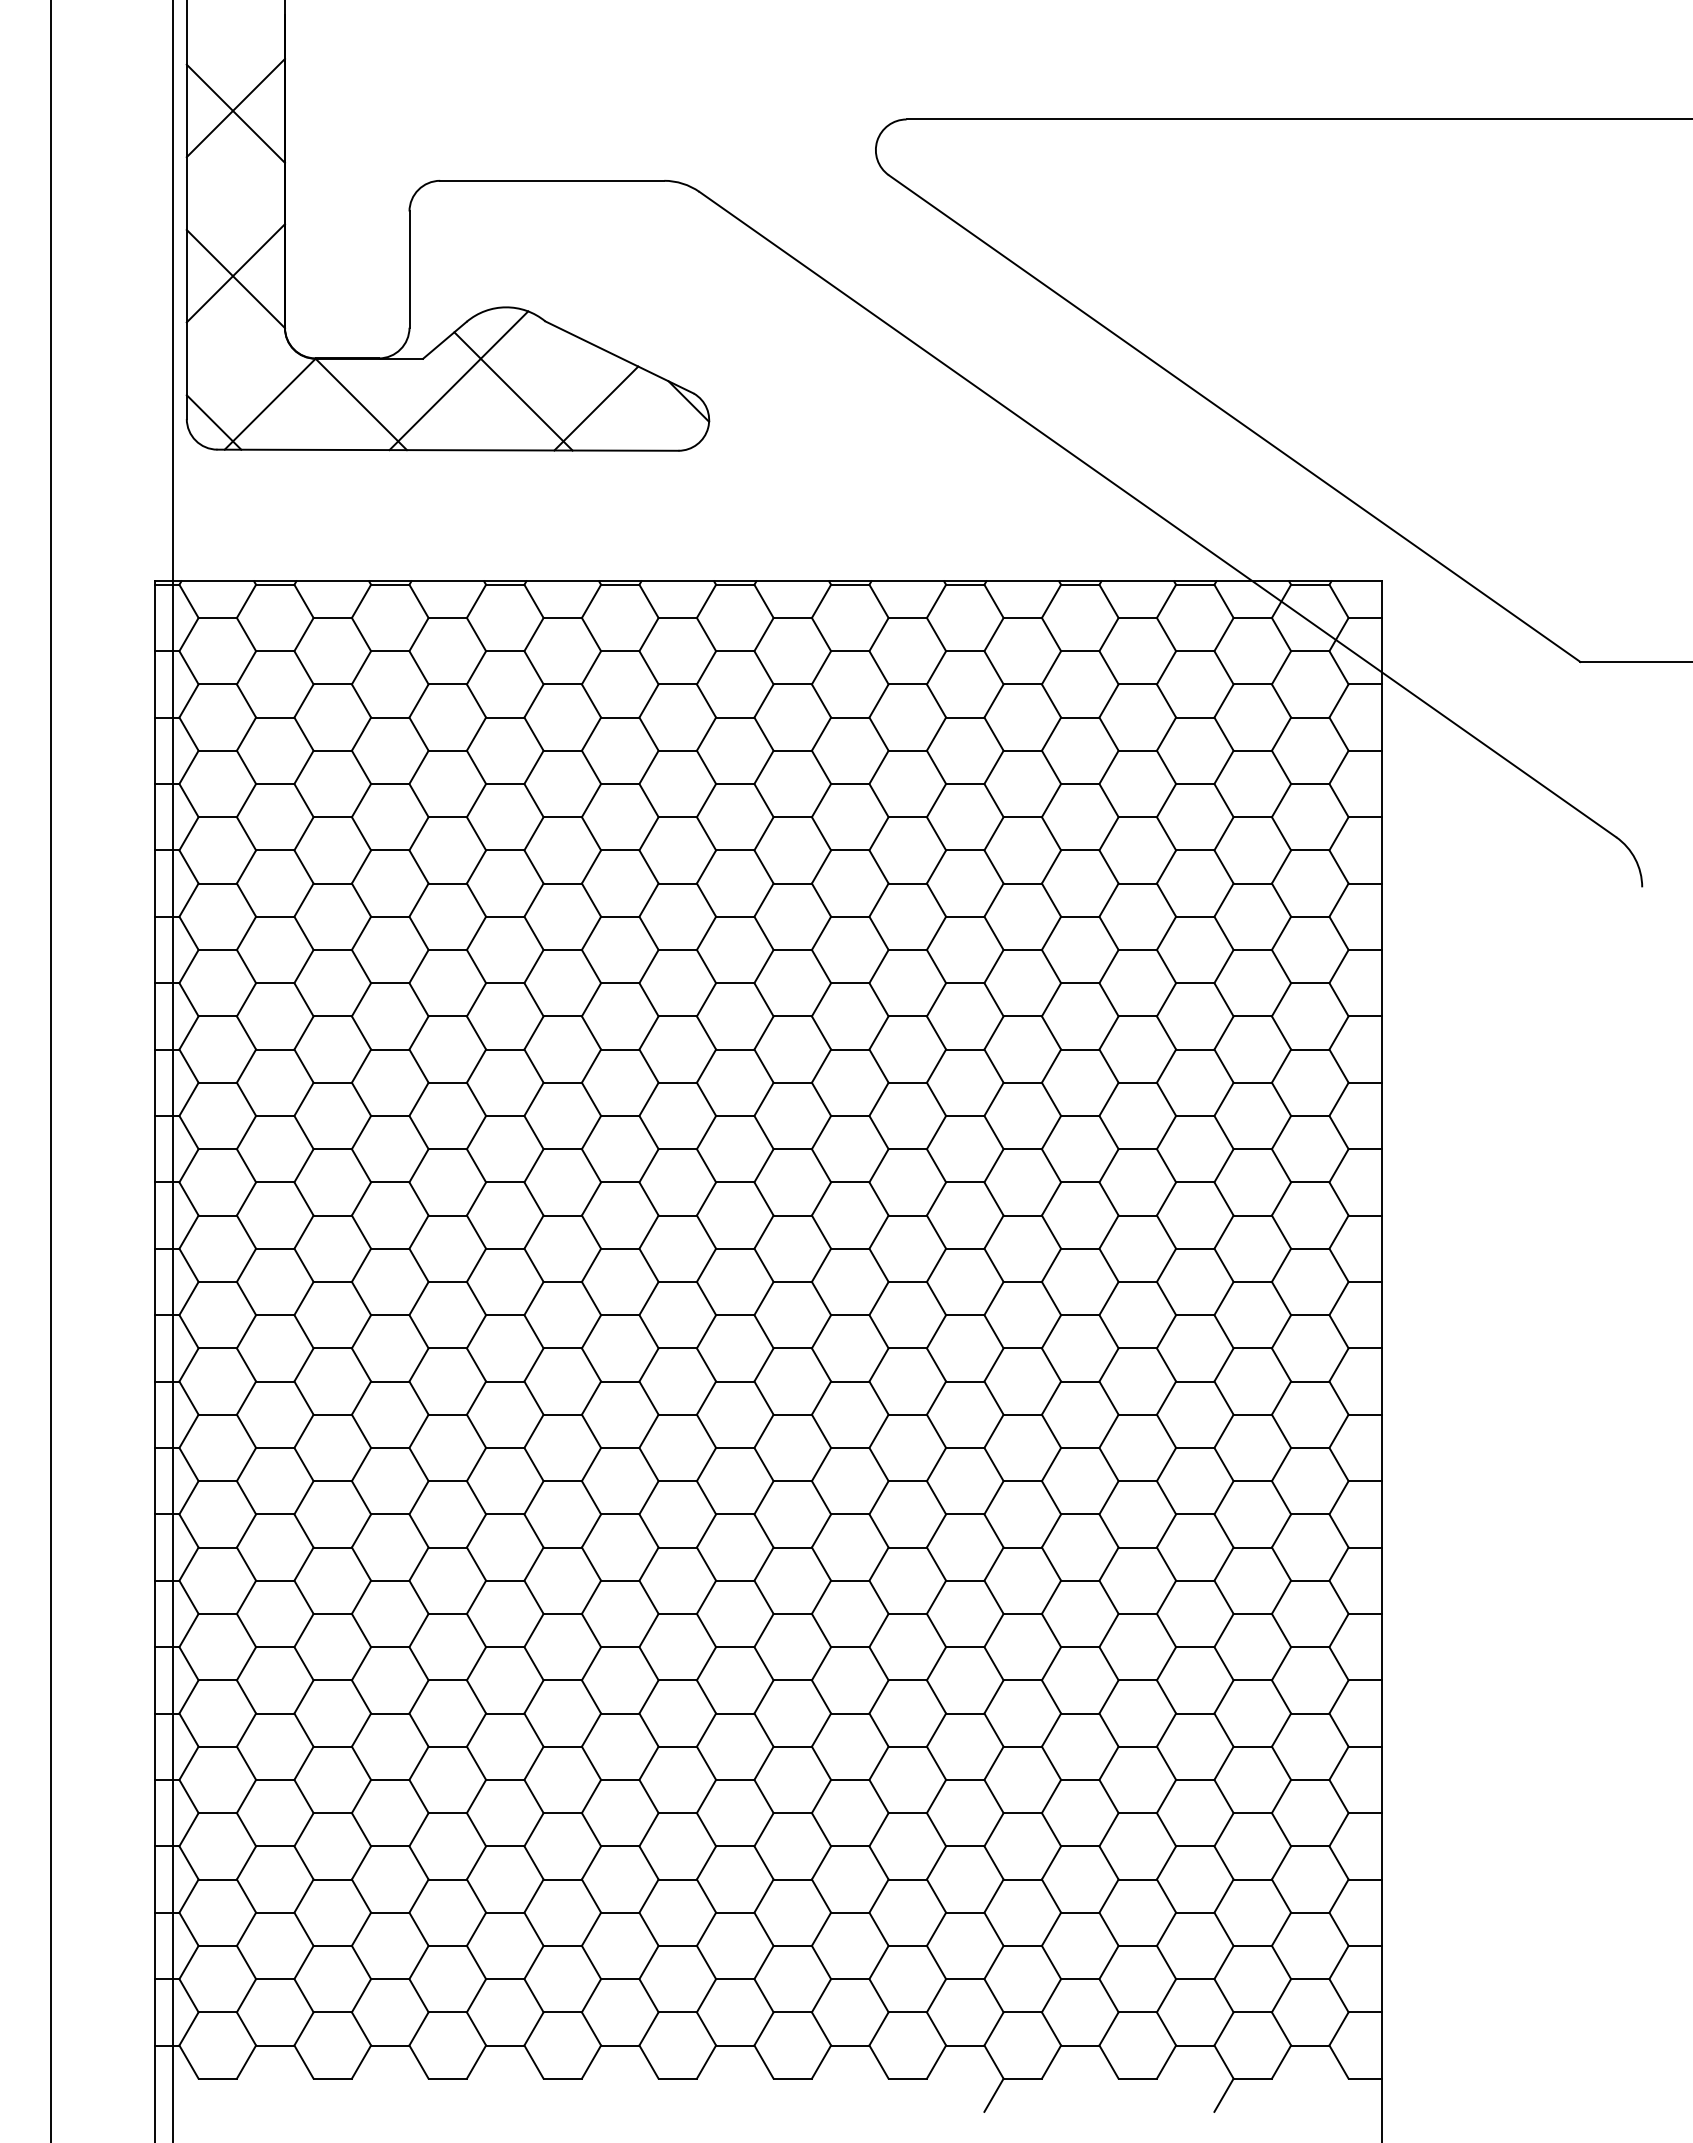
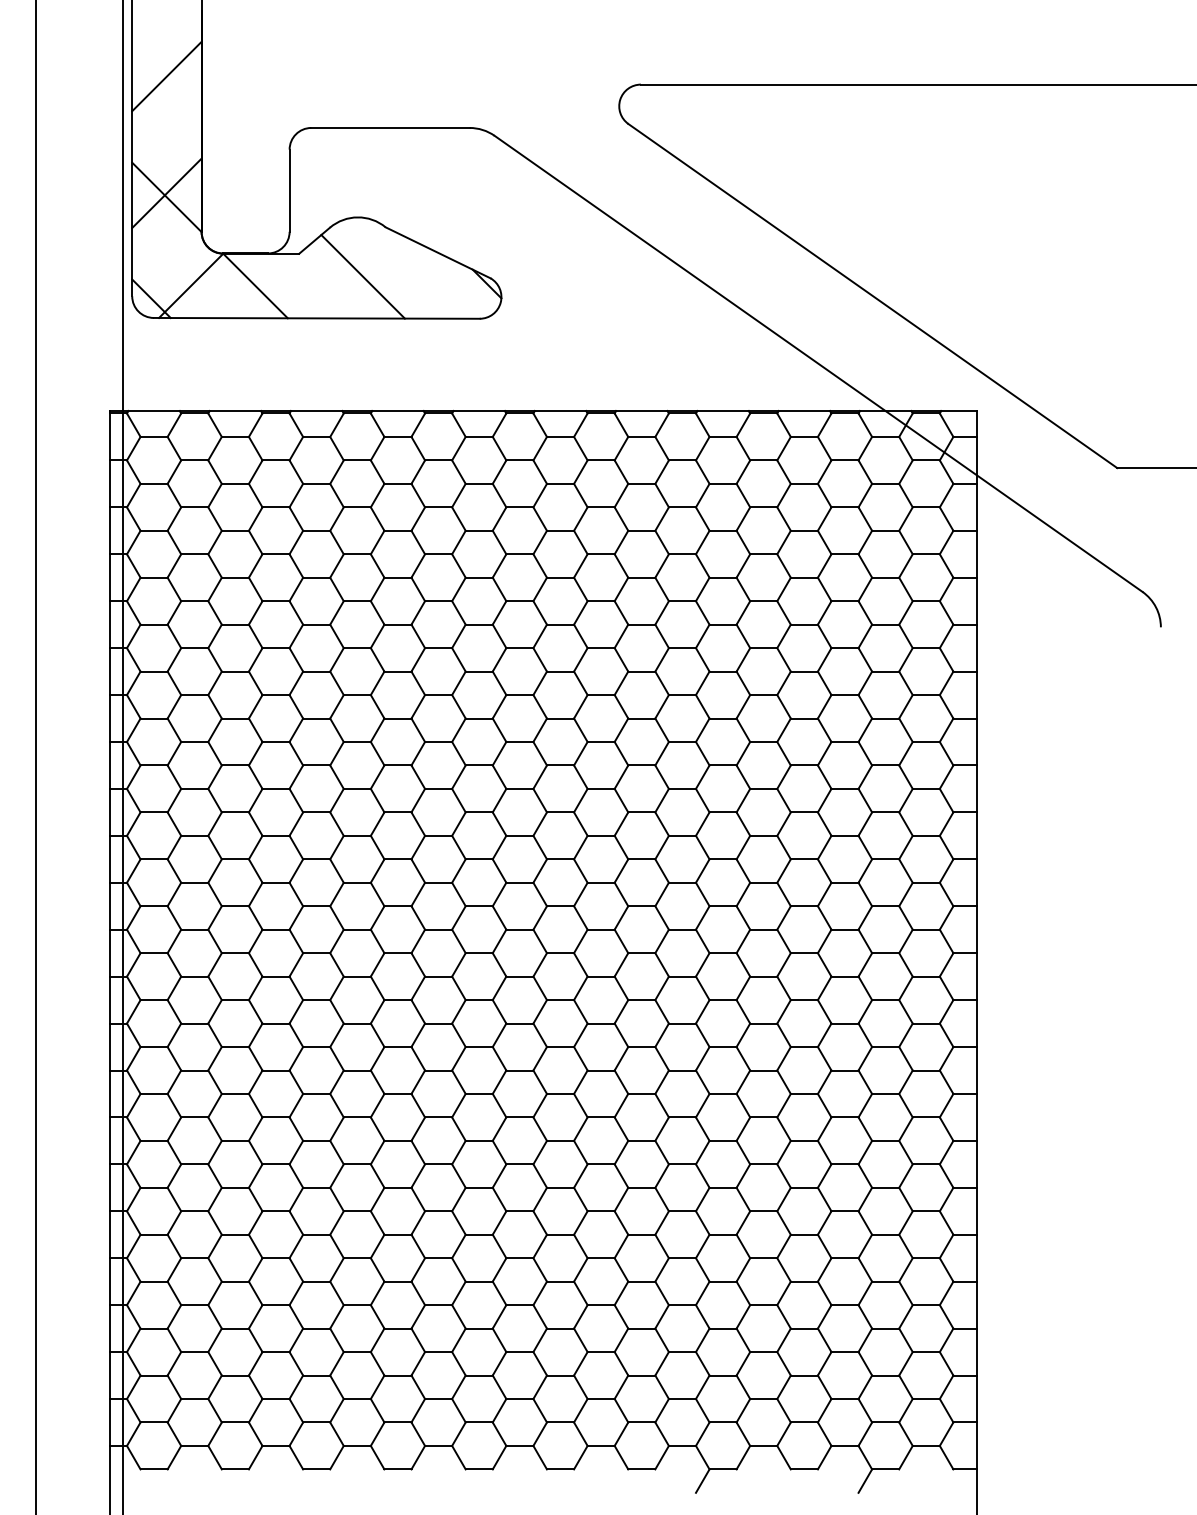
line: (235, 113) -> (166, 80), removed
line: (458, 380) -> (324, 269), removed
line: (596, 408) -> (421, 288), removed

